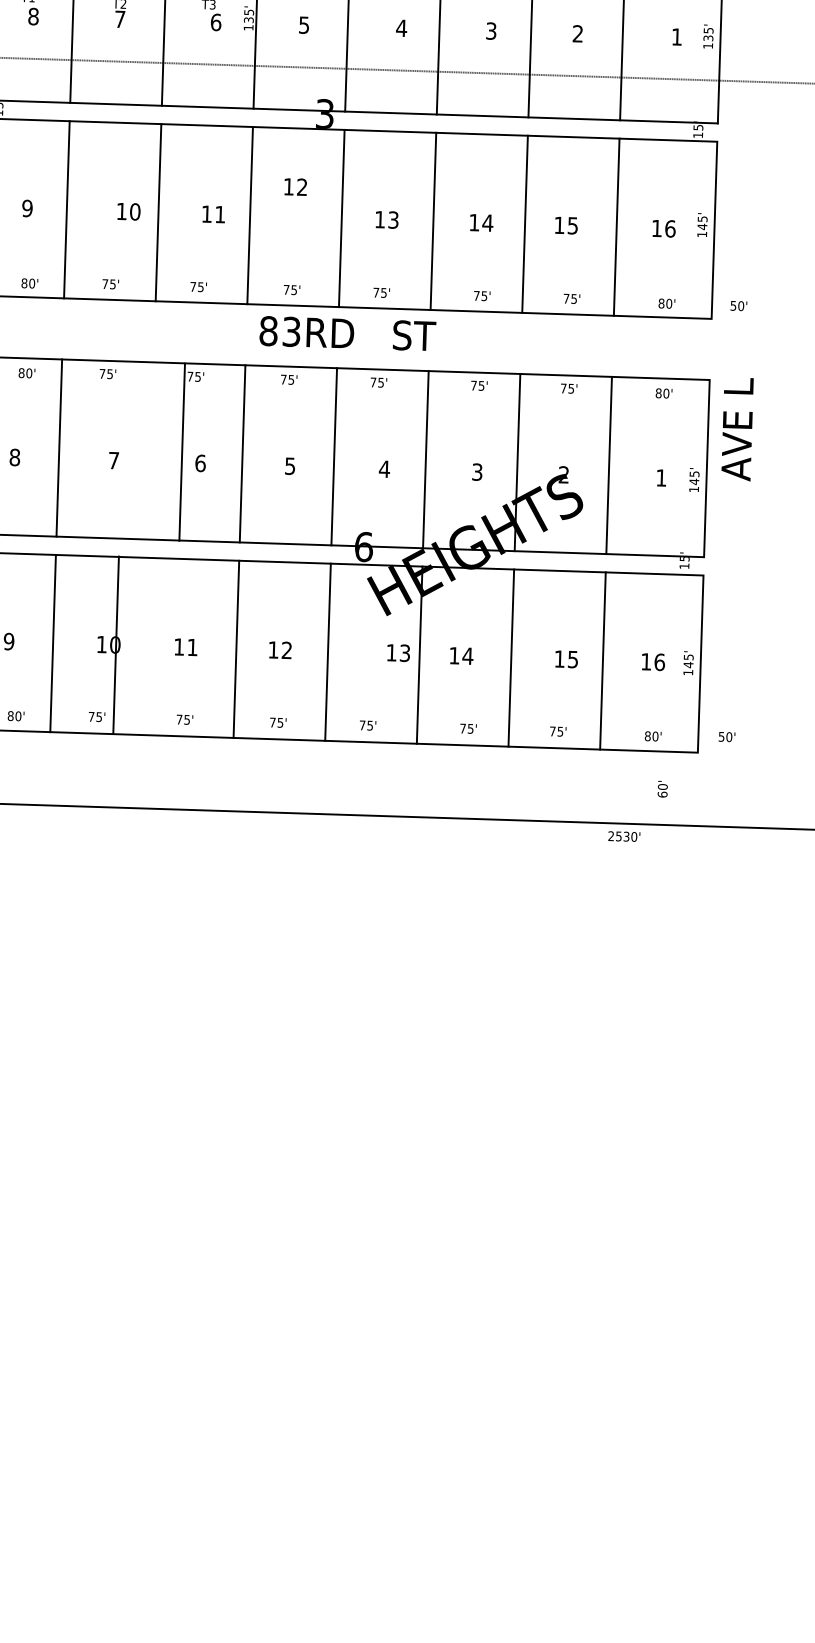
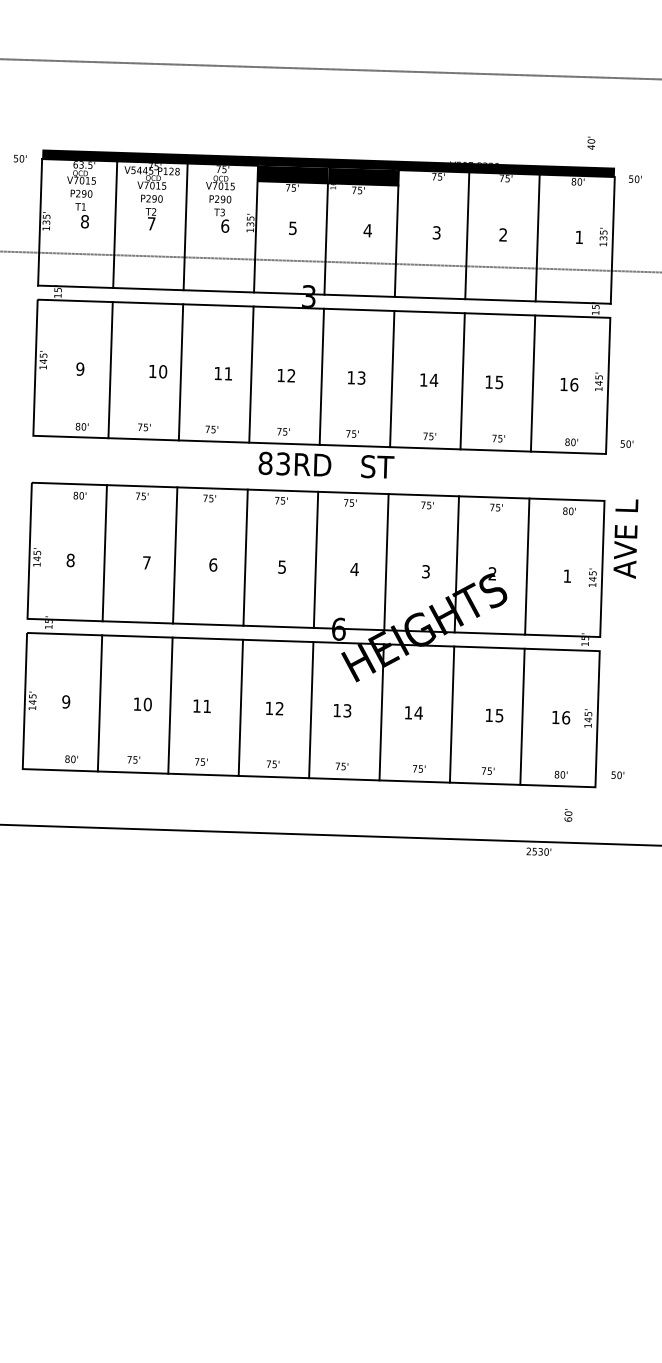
text: (295, 186) -> (286, 375), moved
line: (182, 452) -> (175, 555), moved
line: (116, 644) -> (170, 705), moved
text: (398, 652) -> (342, 710), moved

